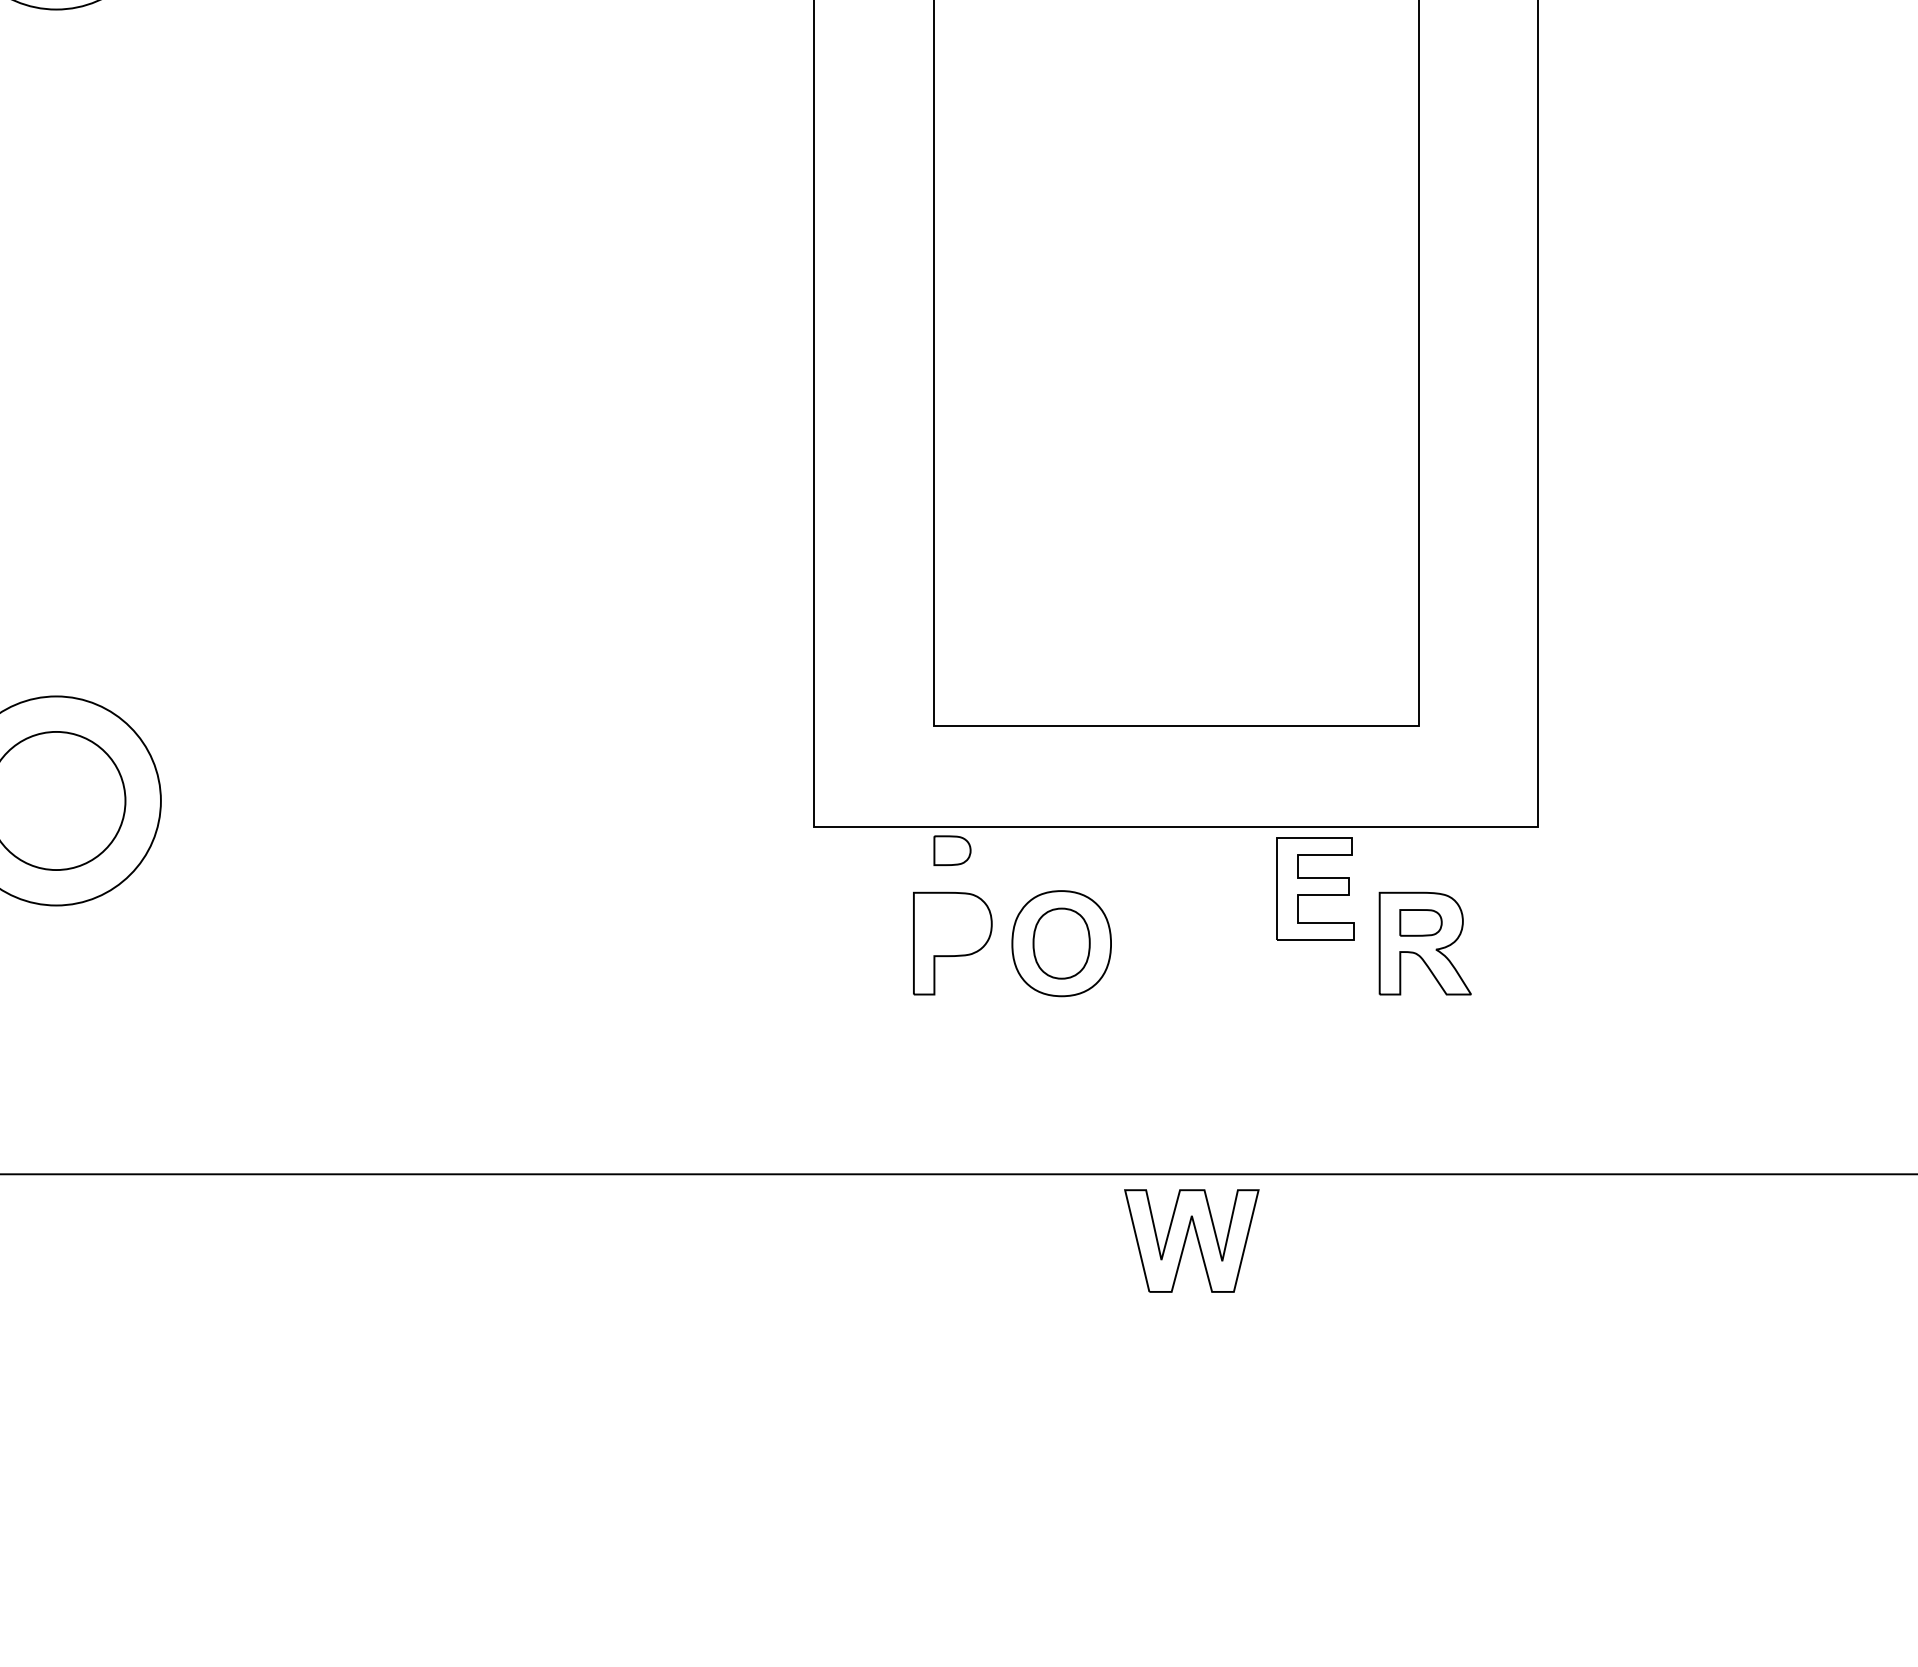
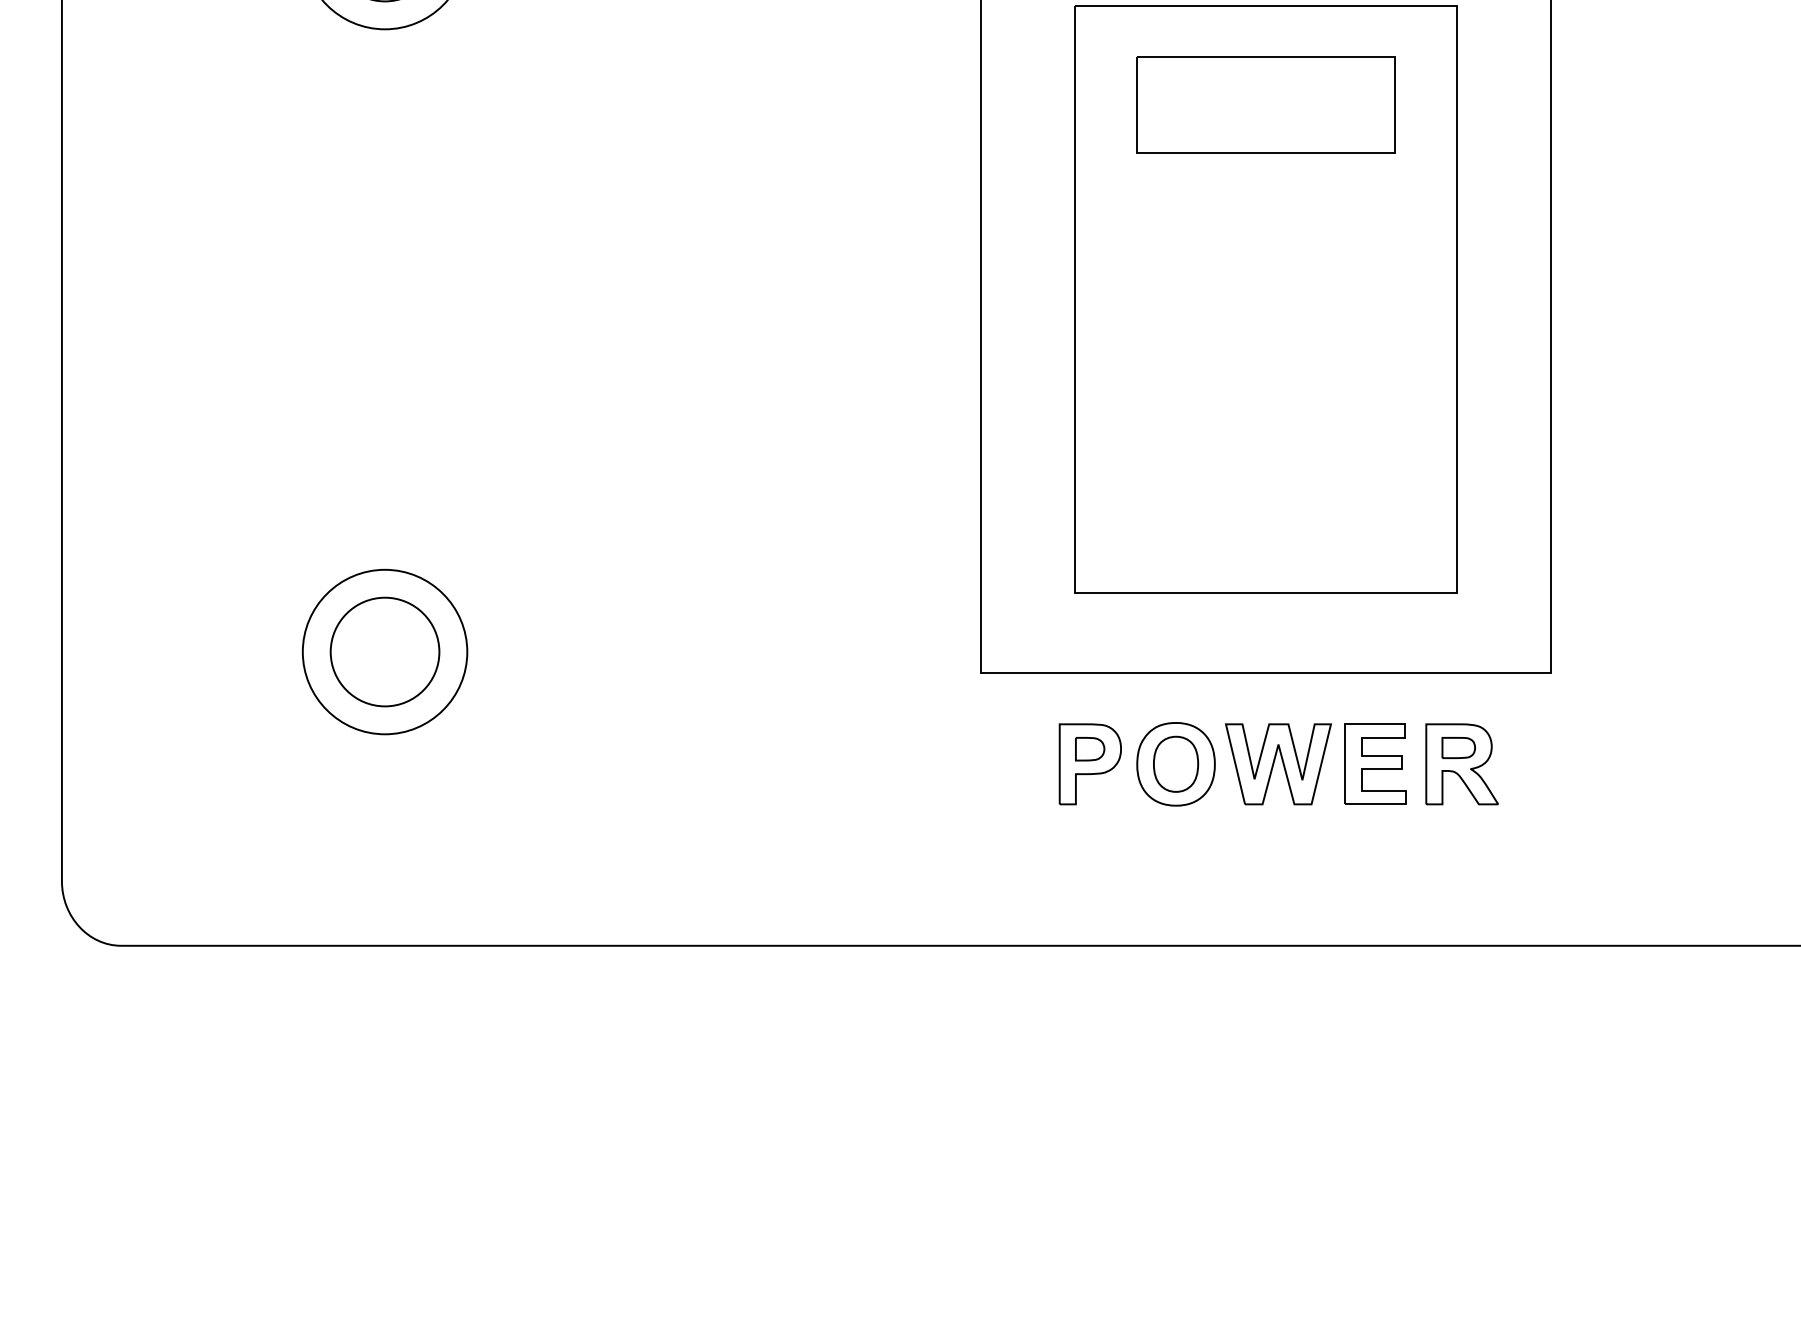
part: (1175, 105) -> (1265, 104), added
part: (952, 851) -> (1090, 749), moved
part: (1315, 887) -> (1375, 763), moved
part: (1191, 1241) -> (1278, 764), moved

